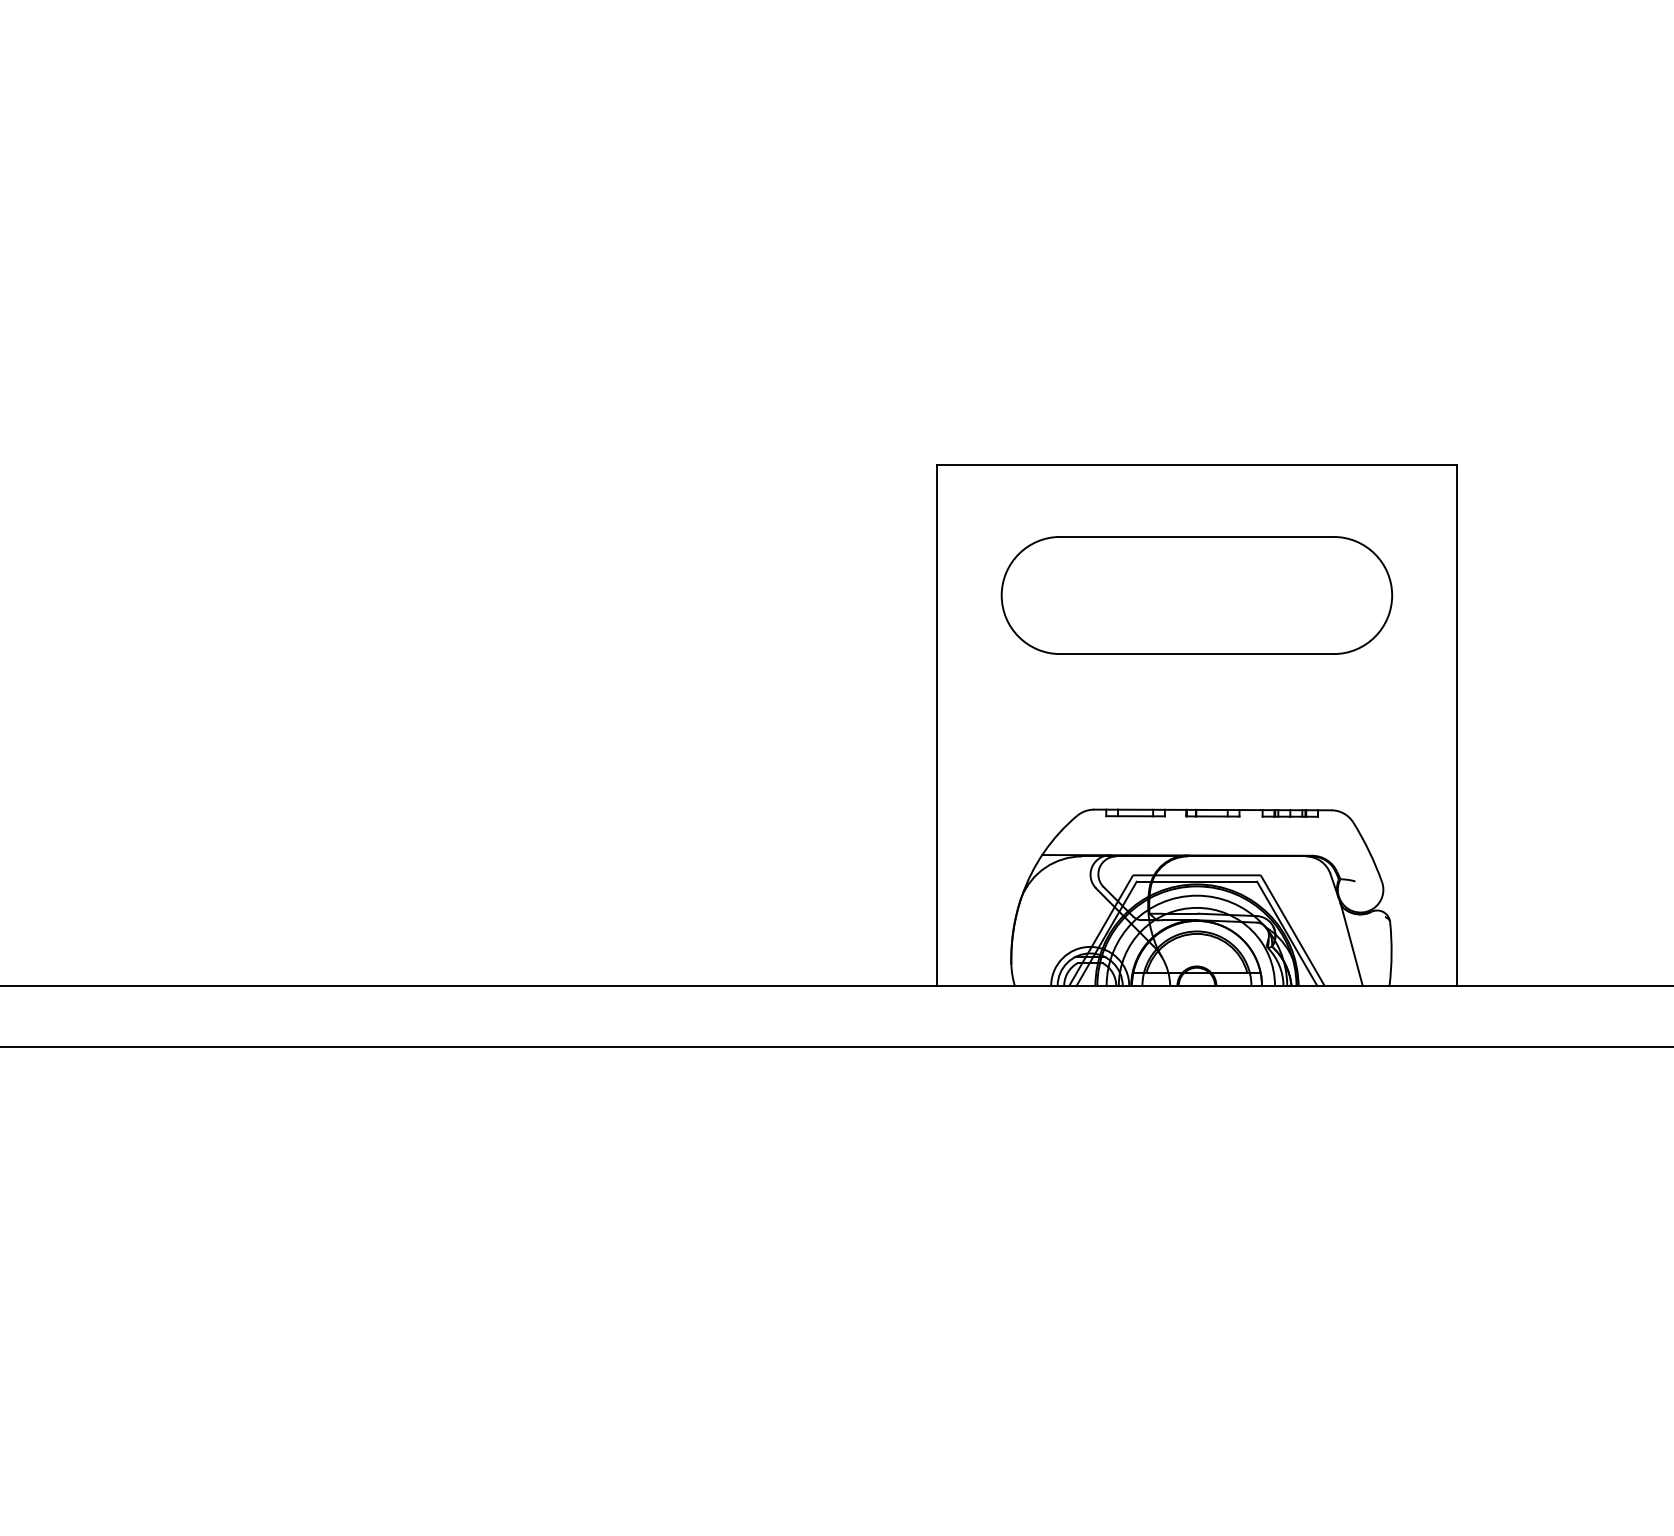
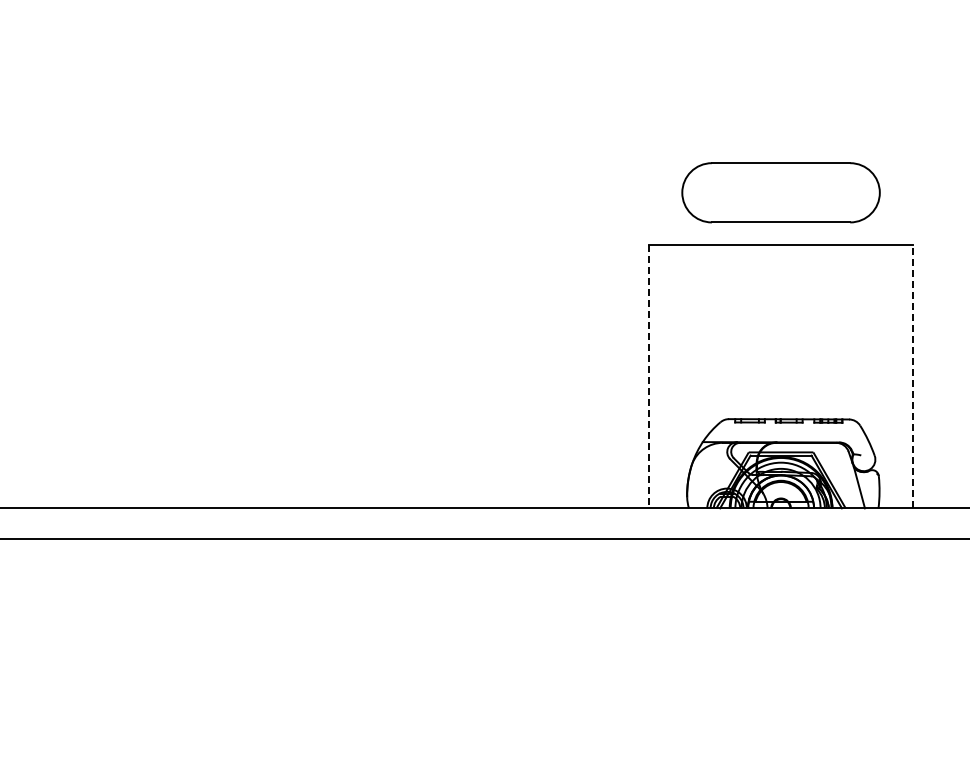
part: (1195, 594) -> (780, 192), moved
line: (936, 725) -> (649, 376), solid -> dashed
line: (1456, 725) -> (912, 376), solid -> dashed

